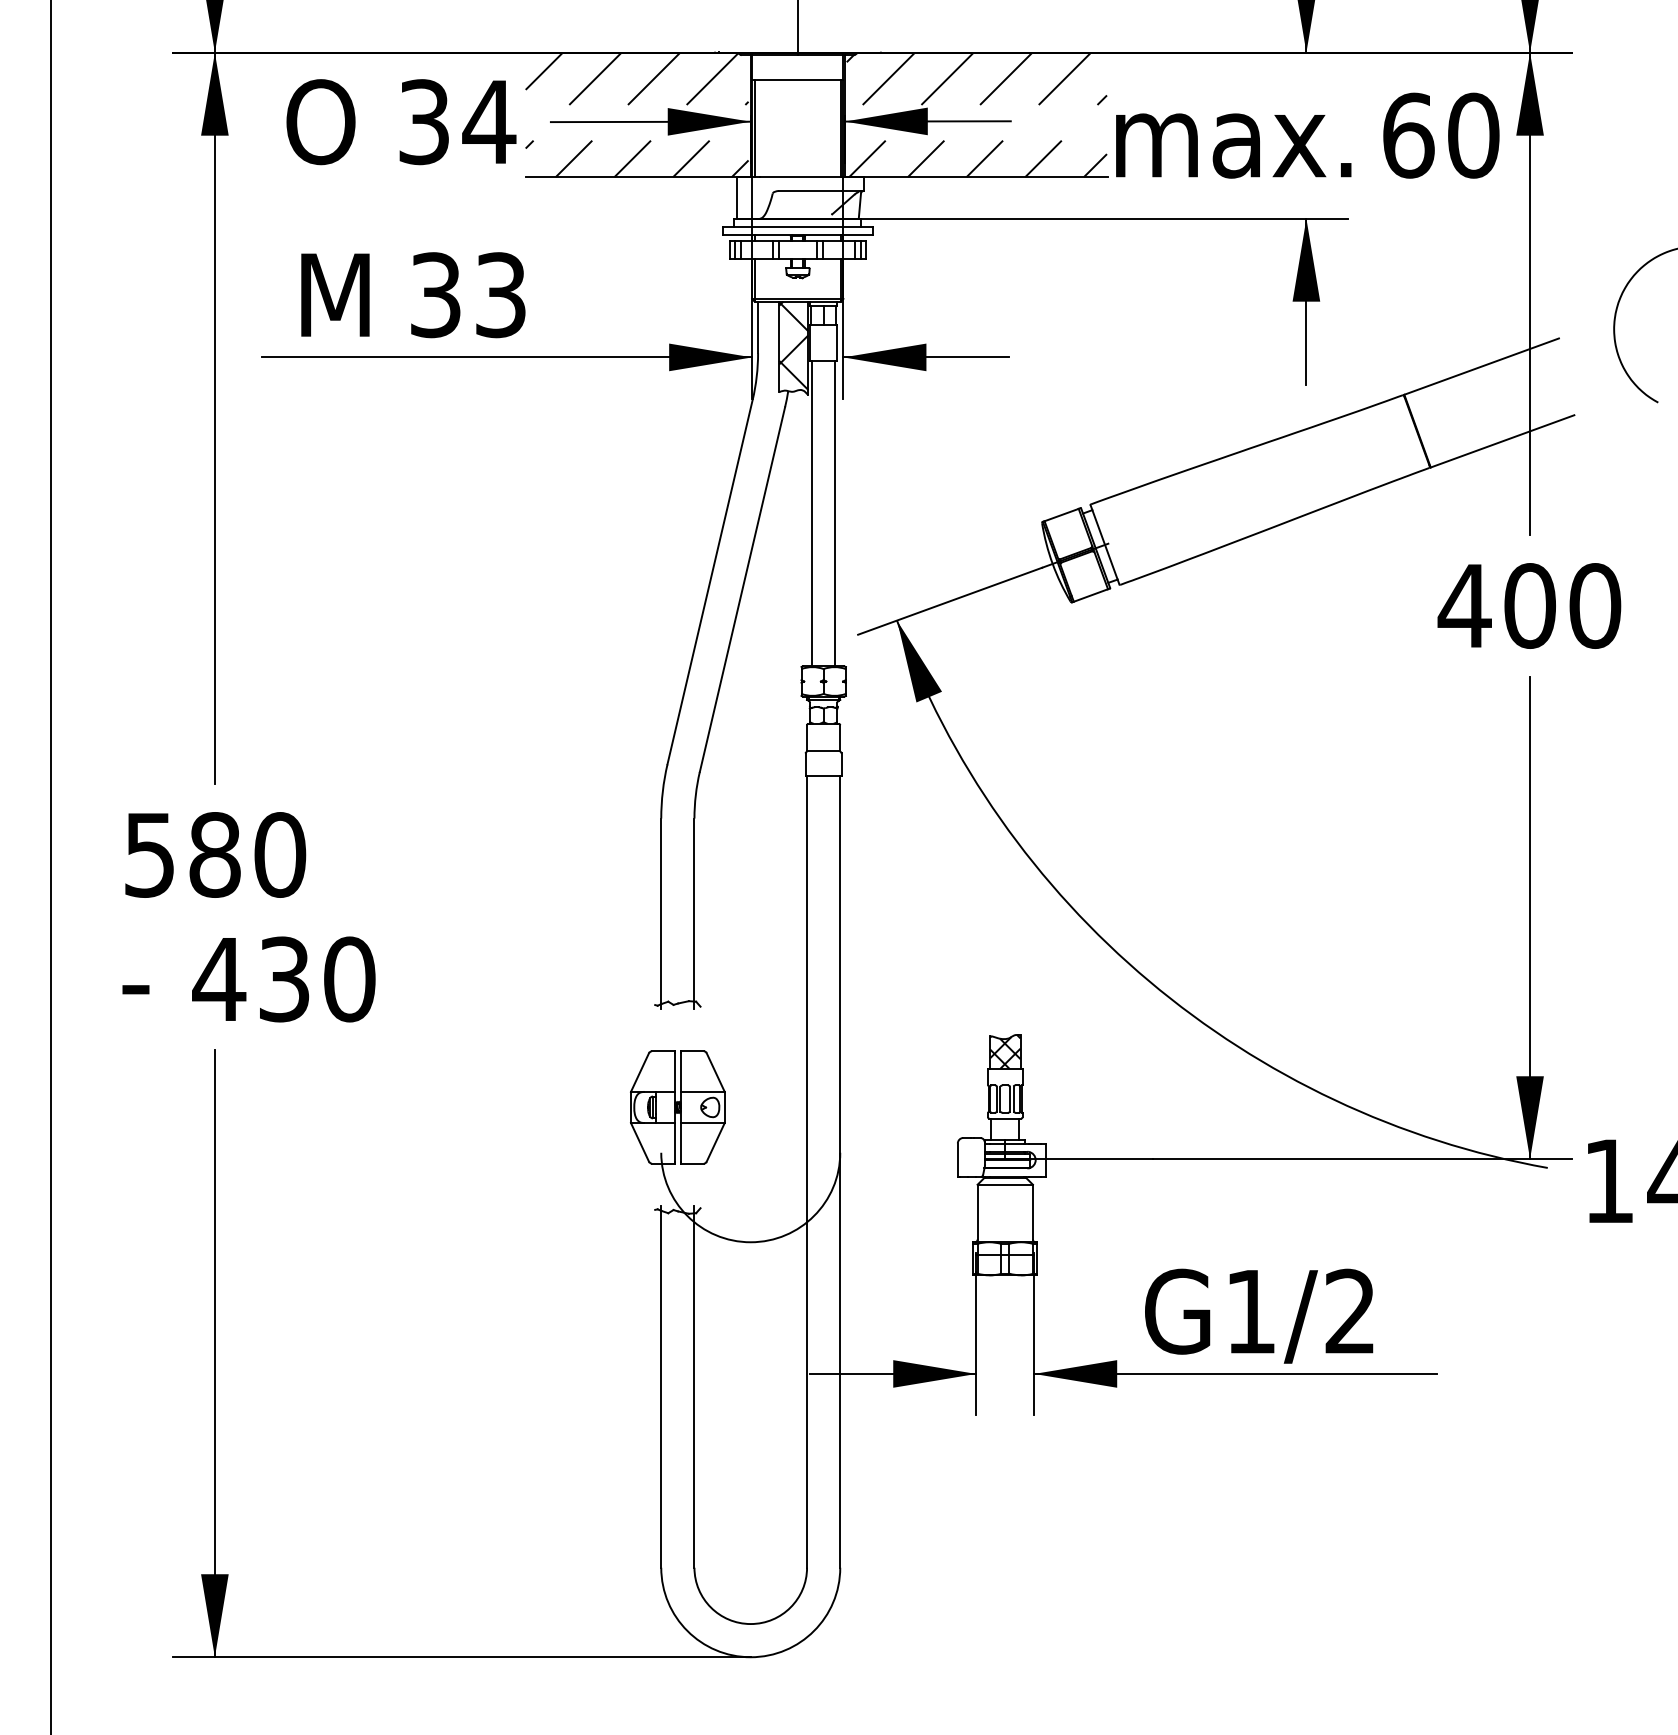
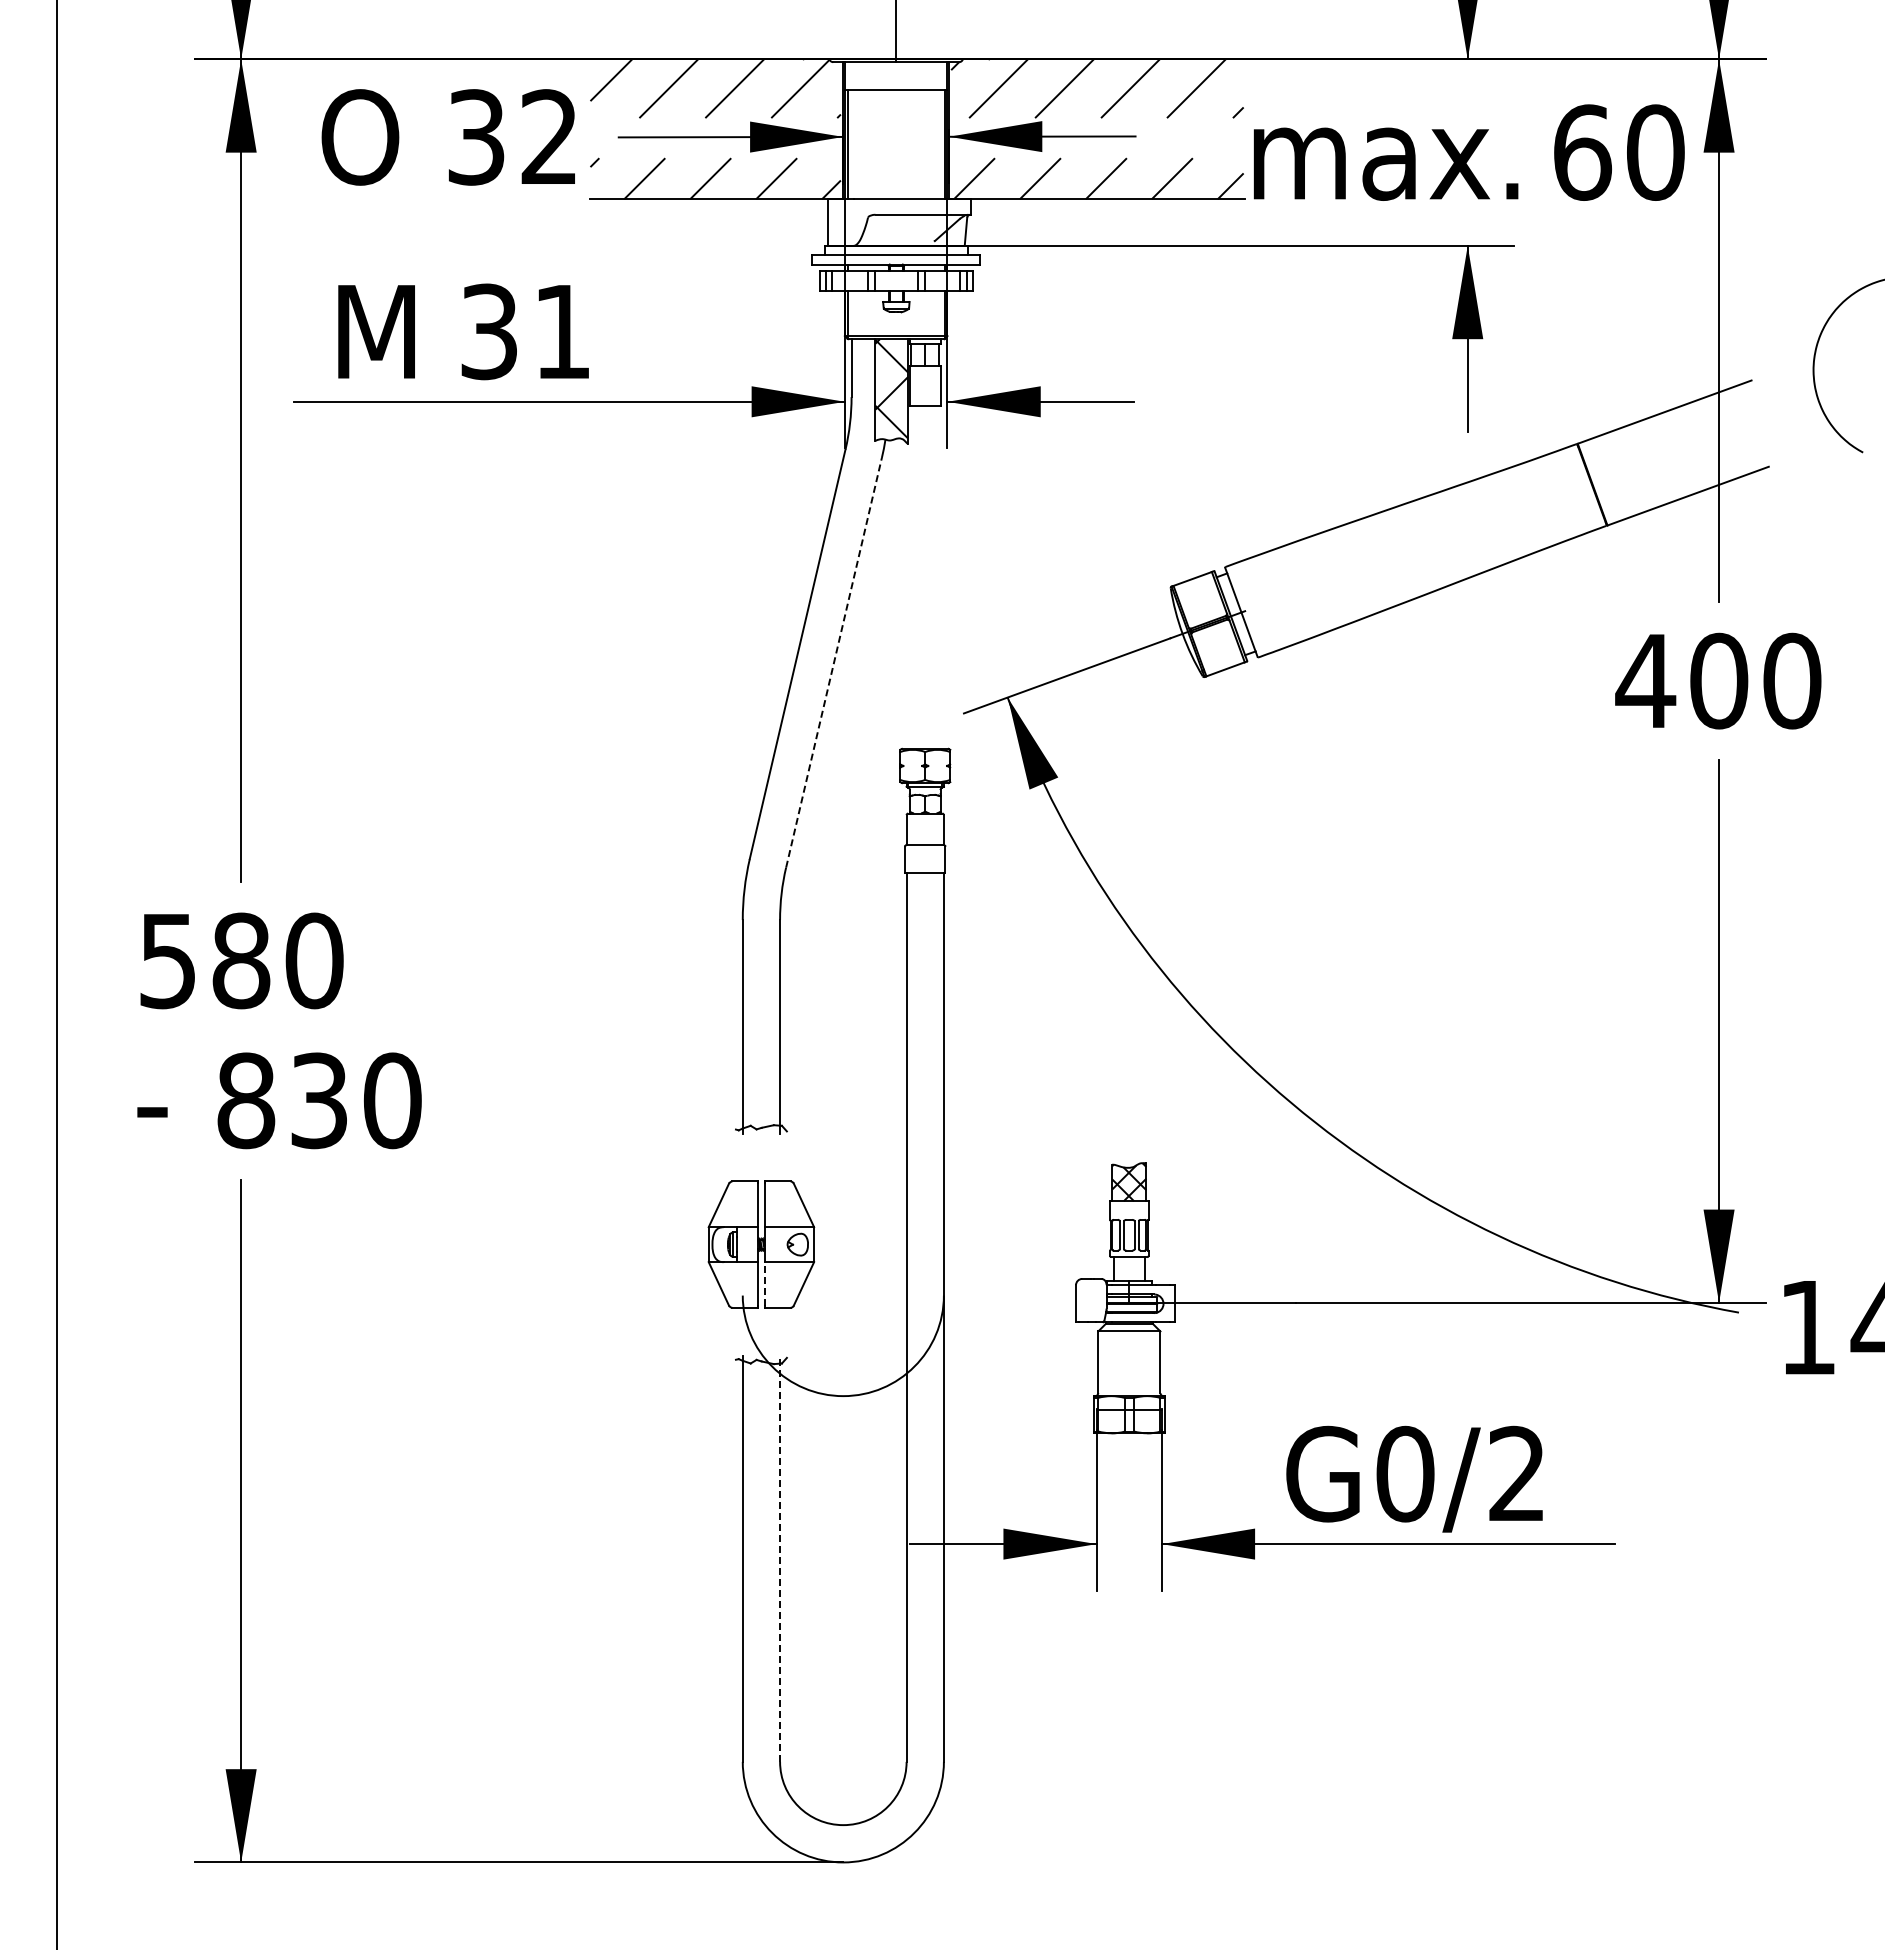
text: (489, 121) -> (549, 136), 34 -> 32
text: (500, 294) -> (562, 331), 33 -> 31
line: (812, 513) -> (912, 577), removed
line: (834, 513) -> (937, 577), removed
line: (742, 589) -> (834, 662), solid -> dashed
text: (218, 979) -> (245, 1100), 430 -> 830
line: (681, 1142) -> (765, 1283), solid -> dashed
text: (1251, 1311) -> (1405, 1473), G1/2 -> G0/2
line: (694, 1386) -> (780, 1558), solid -> dashed

